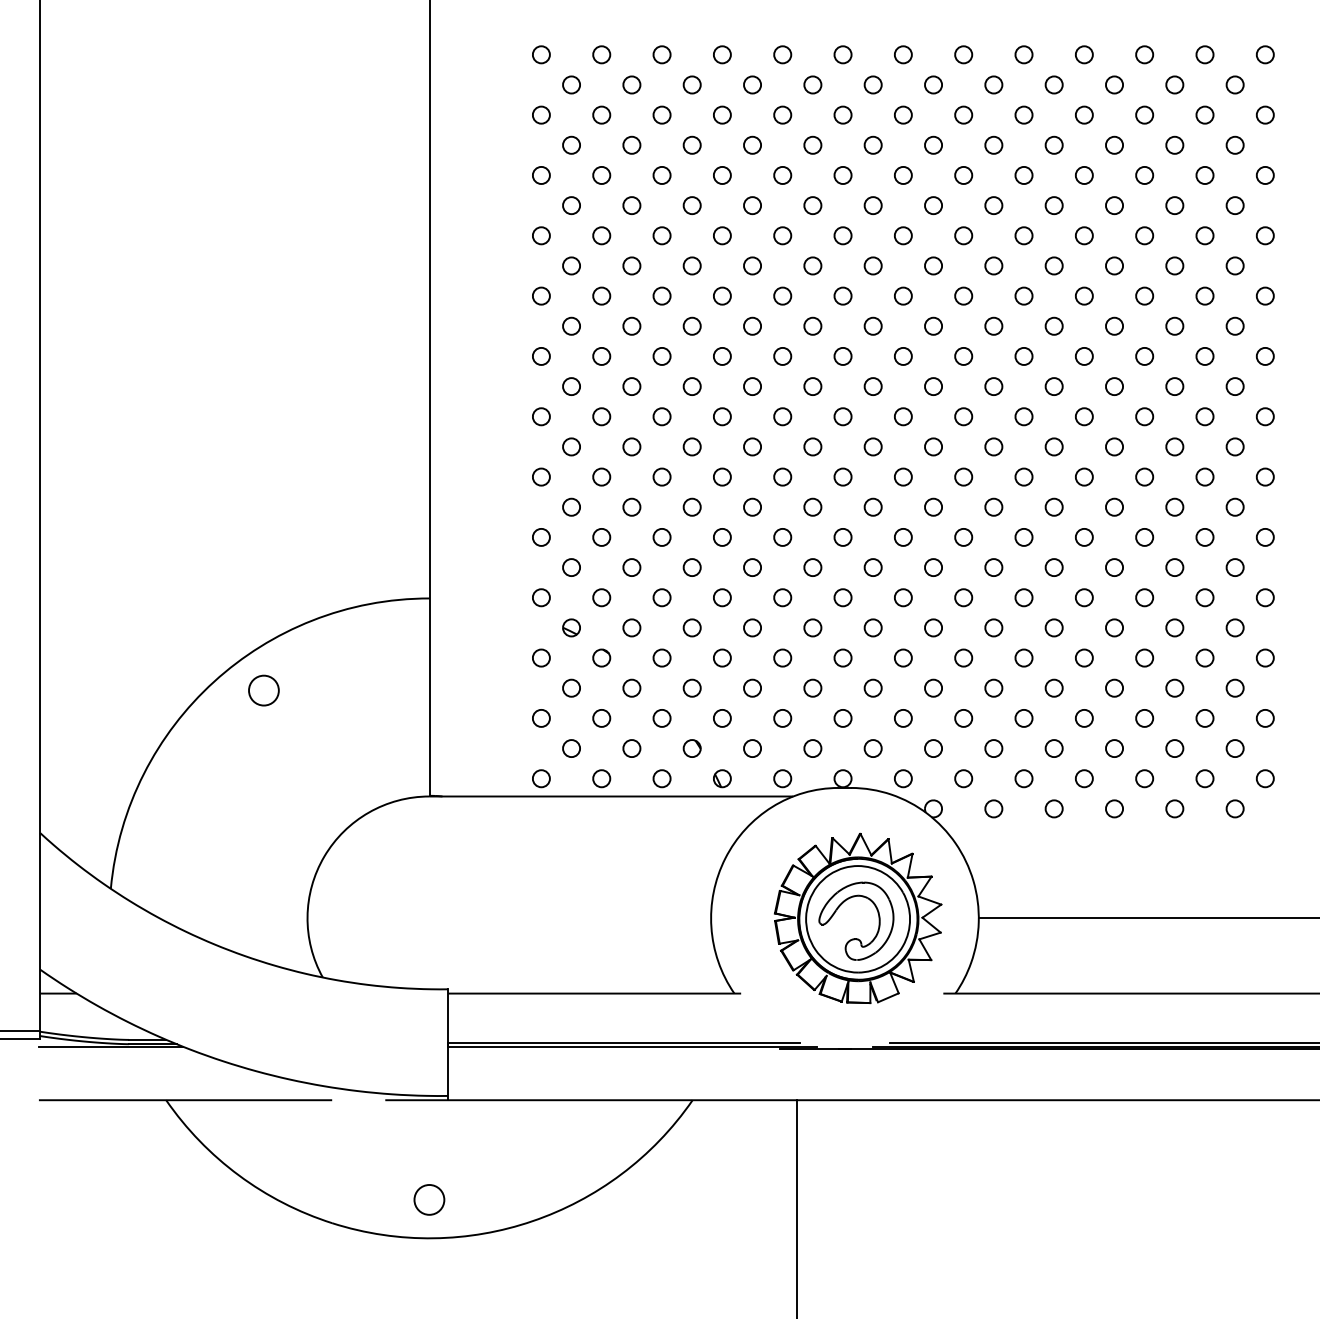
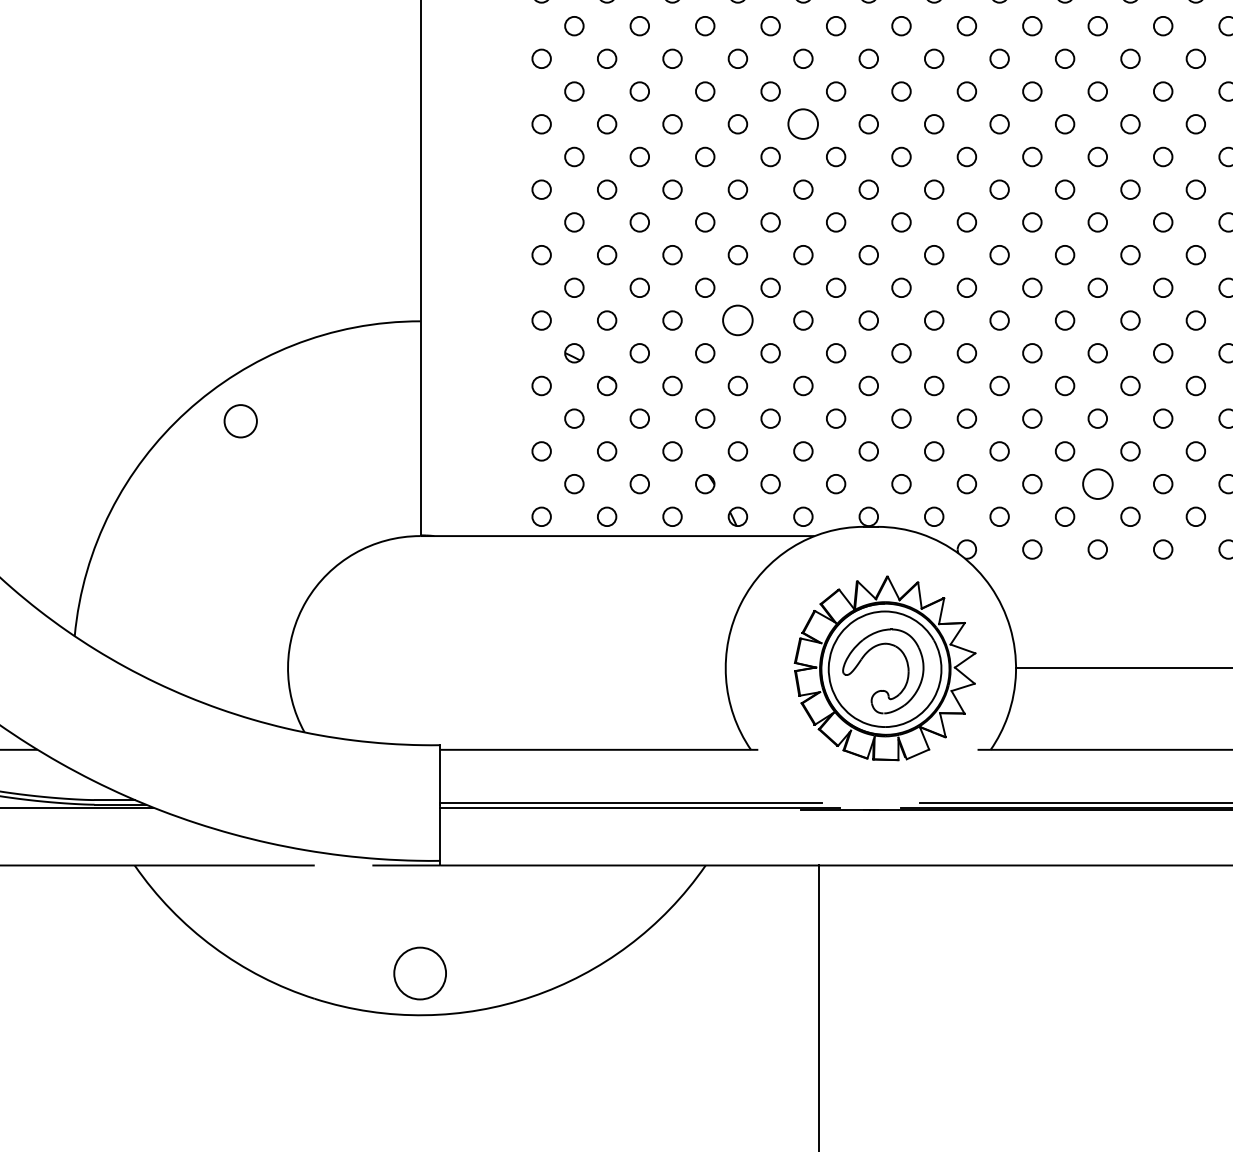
circle: (782, 416) -> (803, 123), size x1.6
circle: (722, 597) -> (738, 320), size x1.6
circle: (1053, 748) -> (1097, 484), size x1.6
circle: (429, 1199) -> (420, 973), size x1.6

